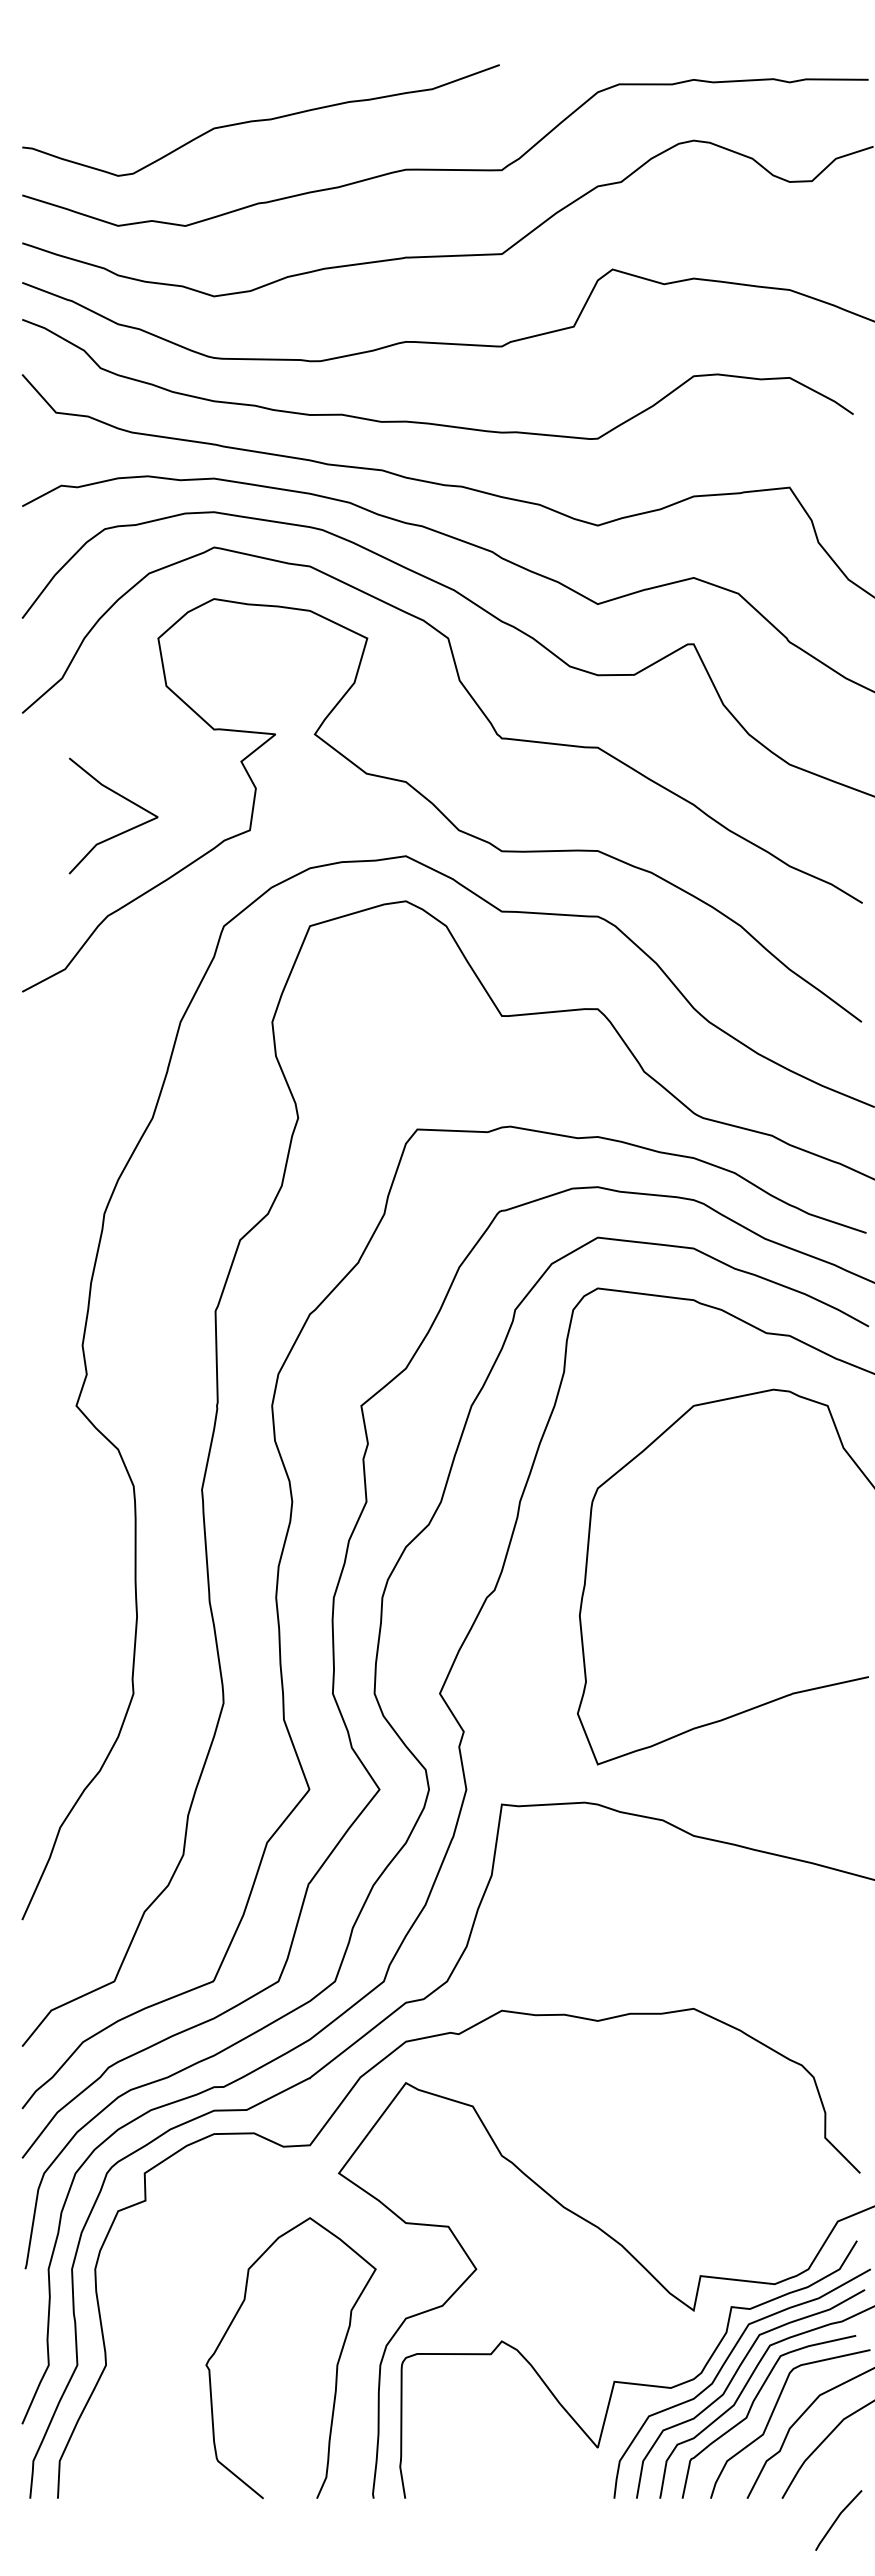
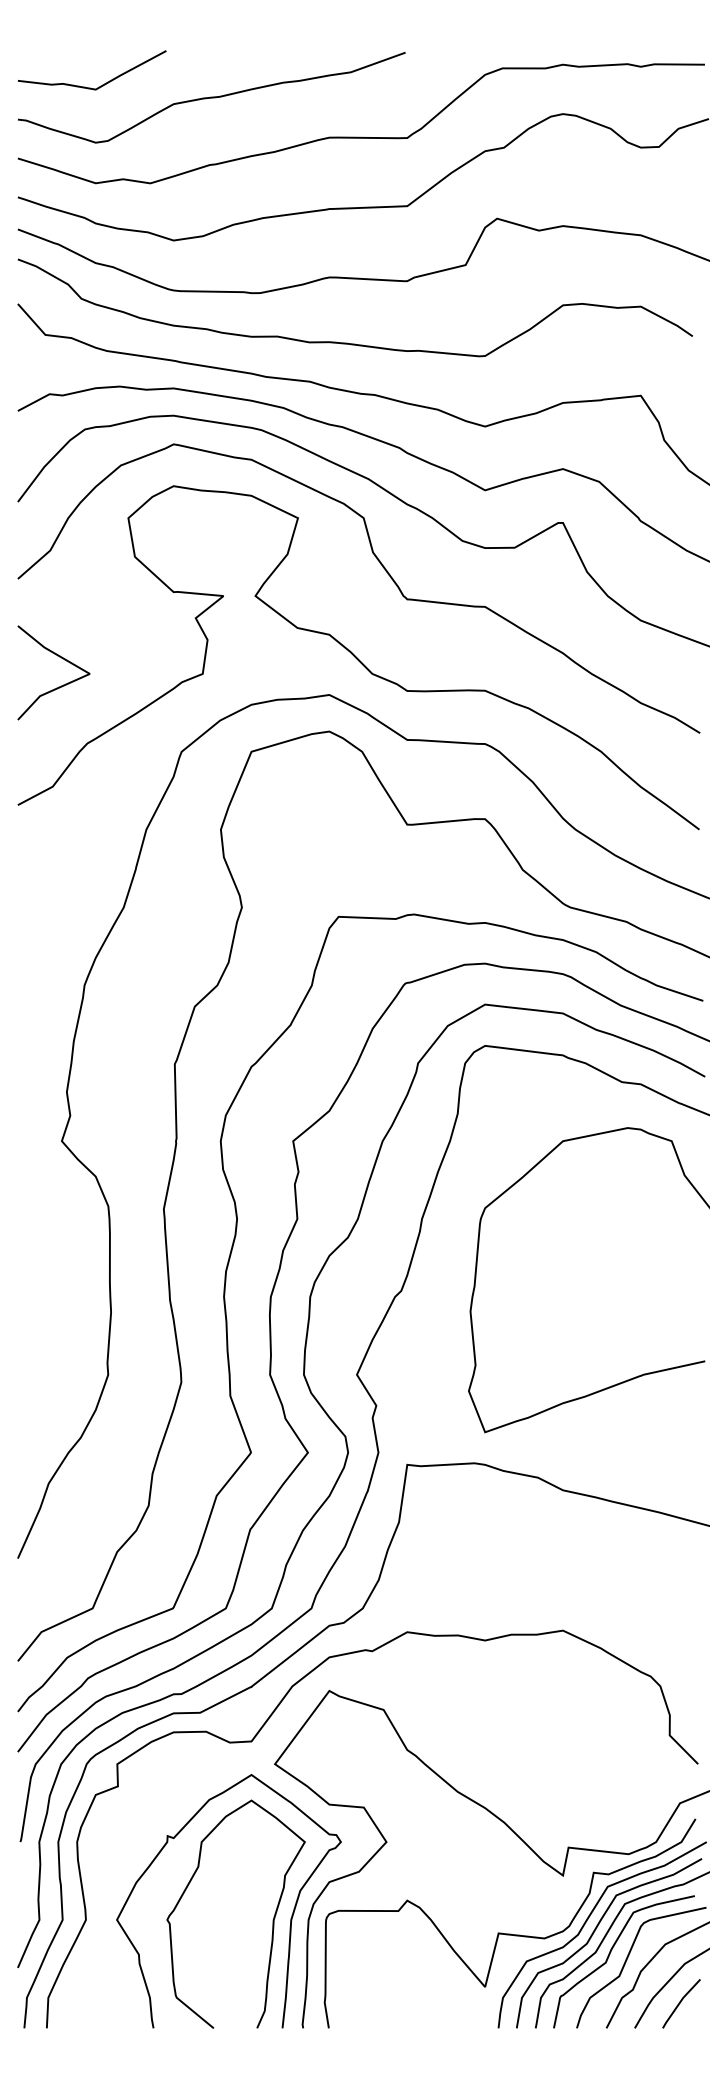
curve: (108, 107) -> (87, 87), added
line: (118, 833) -> (57, 687), moved
curve: (358, 2362) -> (290, 1917), added
line: (837, 2519) -> (680, 2003), moved

